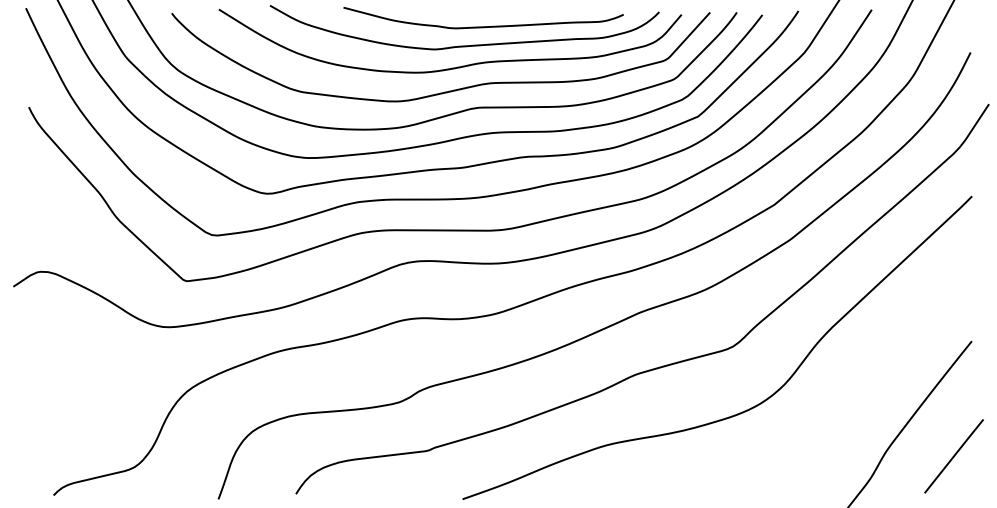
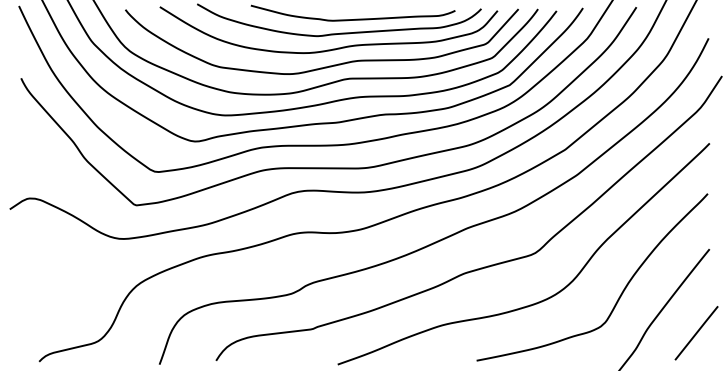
curve: (848, 404) -> (619, 295), added

